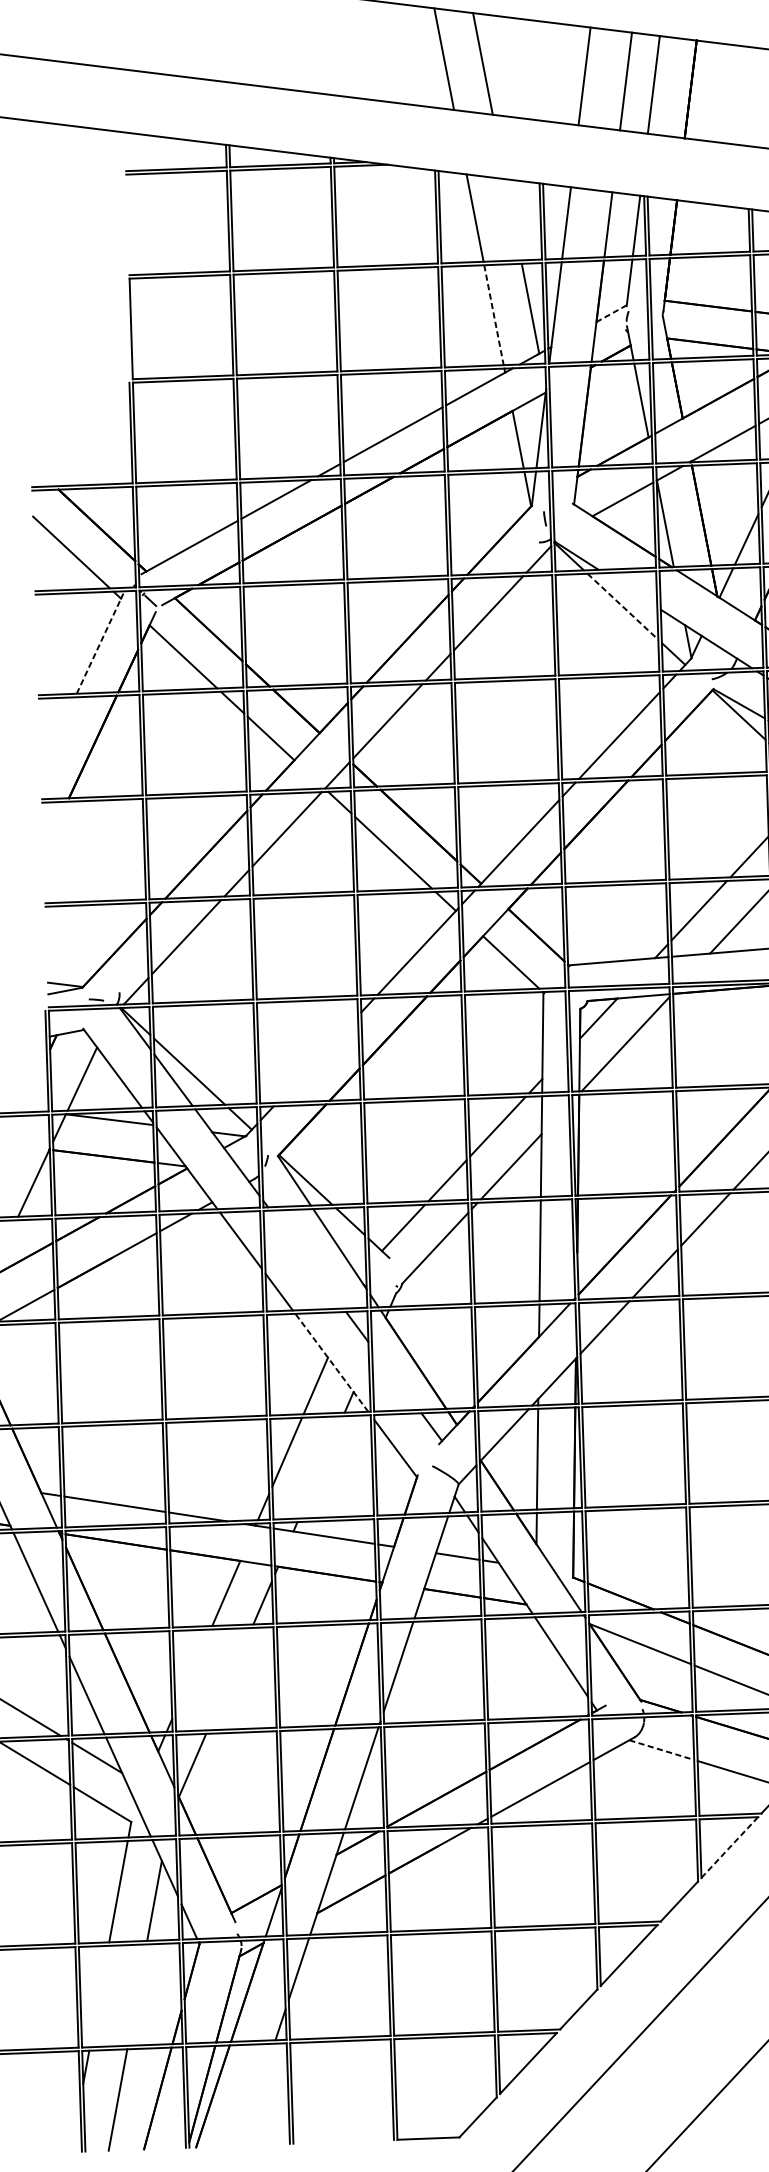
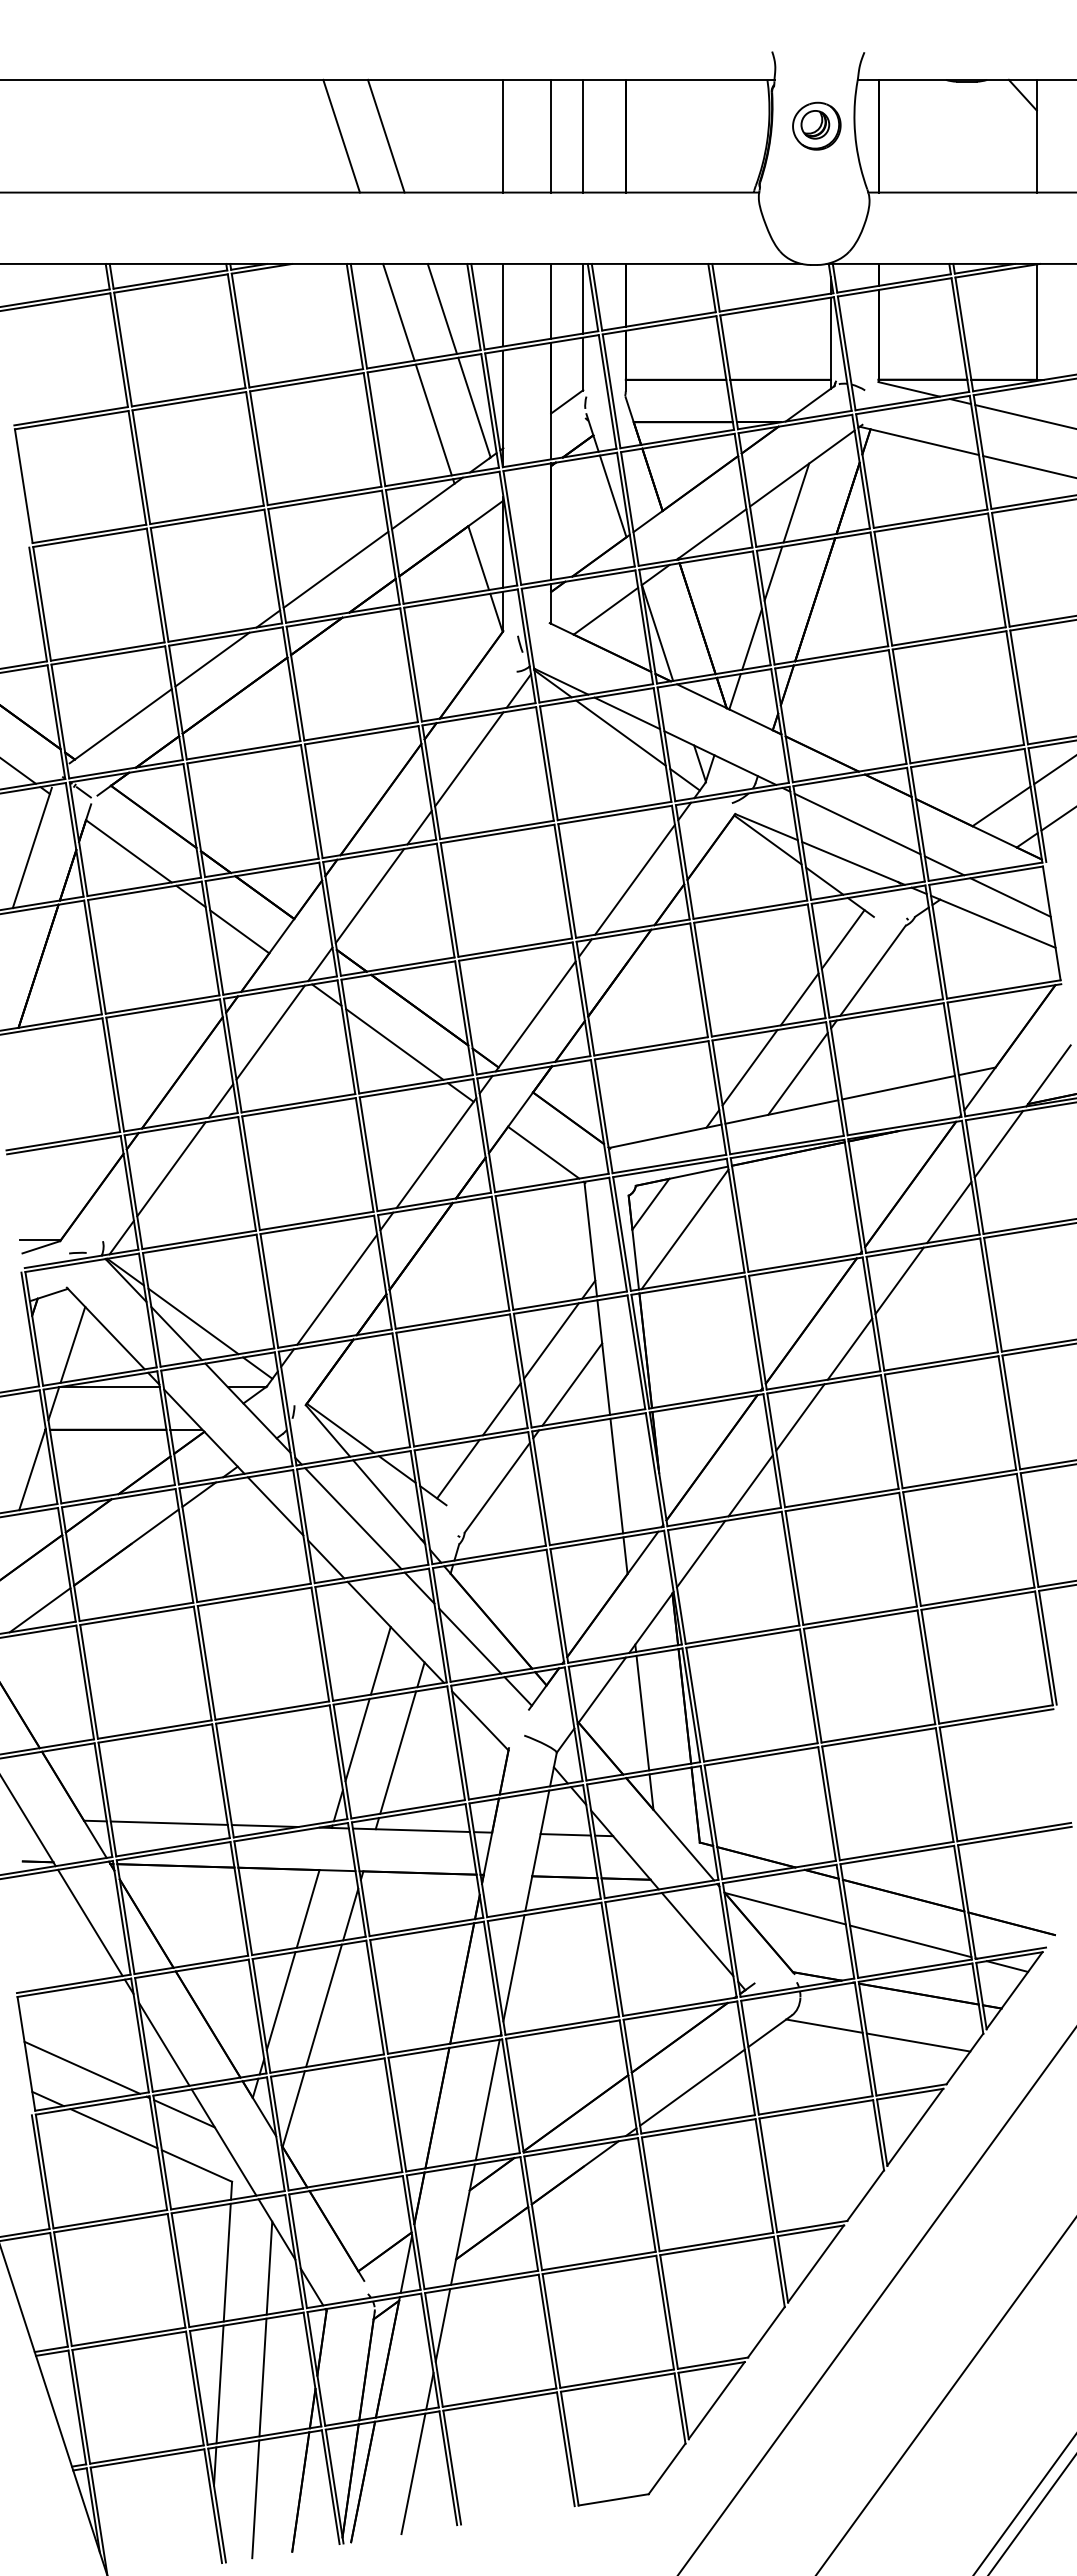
line: (513, 219) -> (442, 308), added
line: (611, 313) -> (567, 401), dashed -> solid
line: (493, 315) -> (433, 420), dashed -> solid
line: (630, 590) -> (627, 713), added
line: (623, 607) -> (621, 733), dashed -> solid
line: (100, 643) -> (32, 847), dashed -> solid
line: (317, 1059) -> (337, 1289), added
line: (307, 1259) -> (353, 1518), added
line: (331, 1362) -> (395, 1632), dashed -> solid
line: (395, 1377) -> (470, 1640), added
line: (321, 1467) -> (398, 1752), added
line: (192, 1670) -> (280, 2001), added
line: (229, 1678) -> (323, 2005), added
line: (661, 1750) -> (824, 2026), dashed -> solid
line: (729, 1847) -> (915, 2127), dashed -> solid
line: (136, 1995) -> (262, 2377), added
line: (98, 1996) -> (219, 2384), added
line: (257, 2094) -> (413, 2473), added

